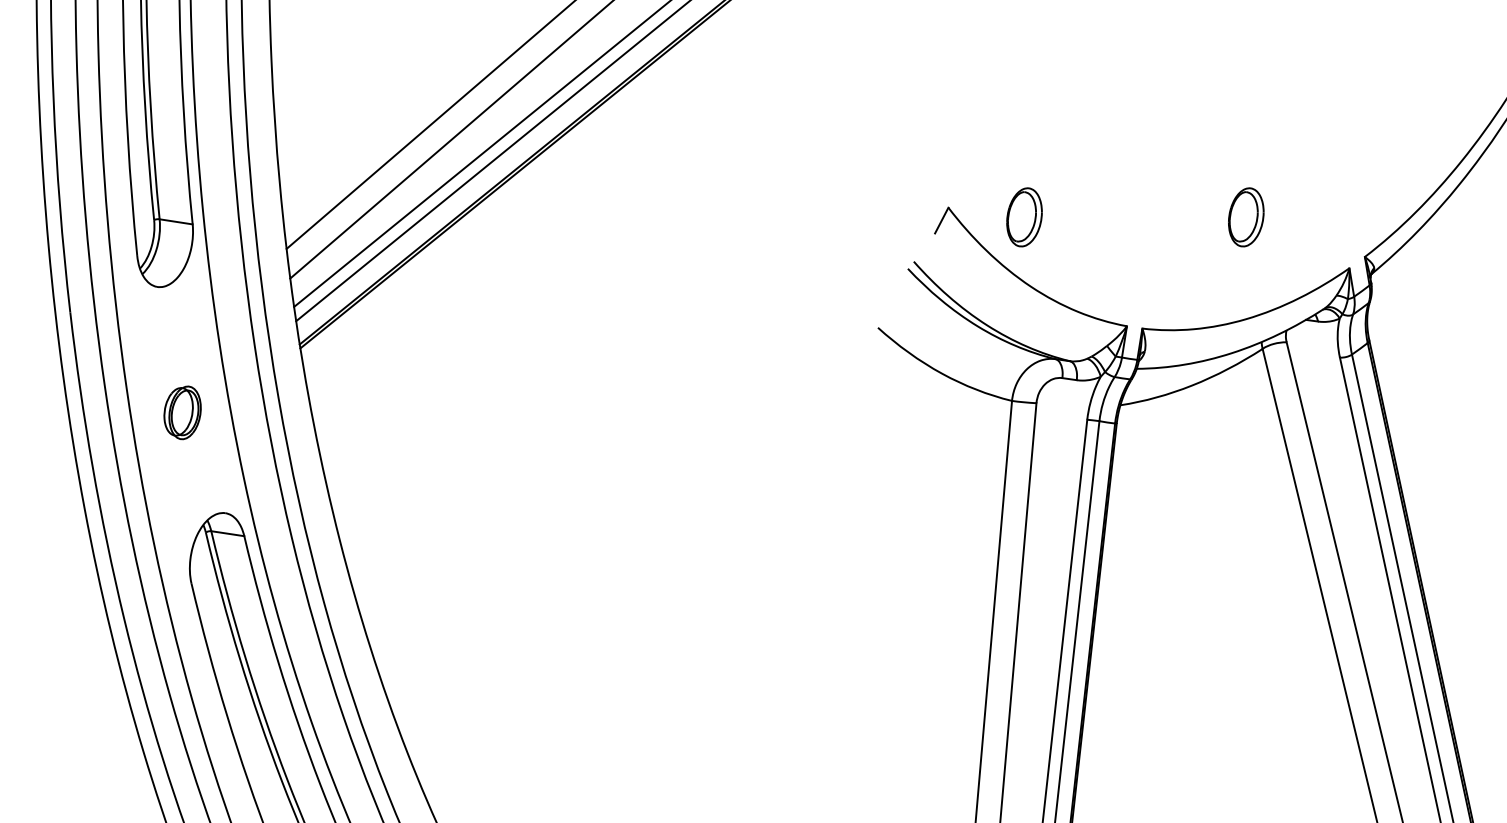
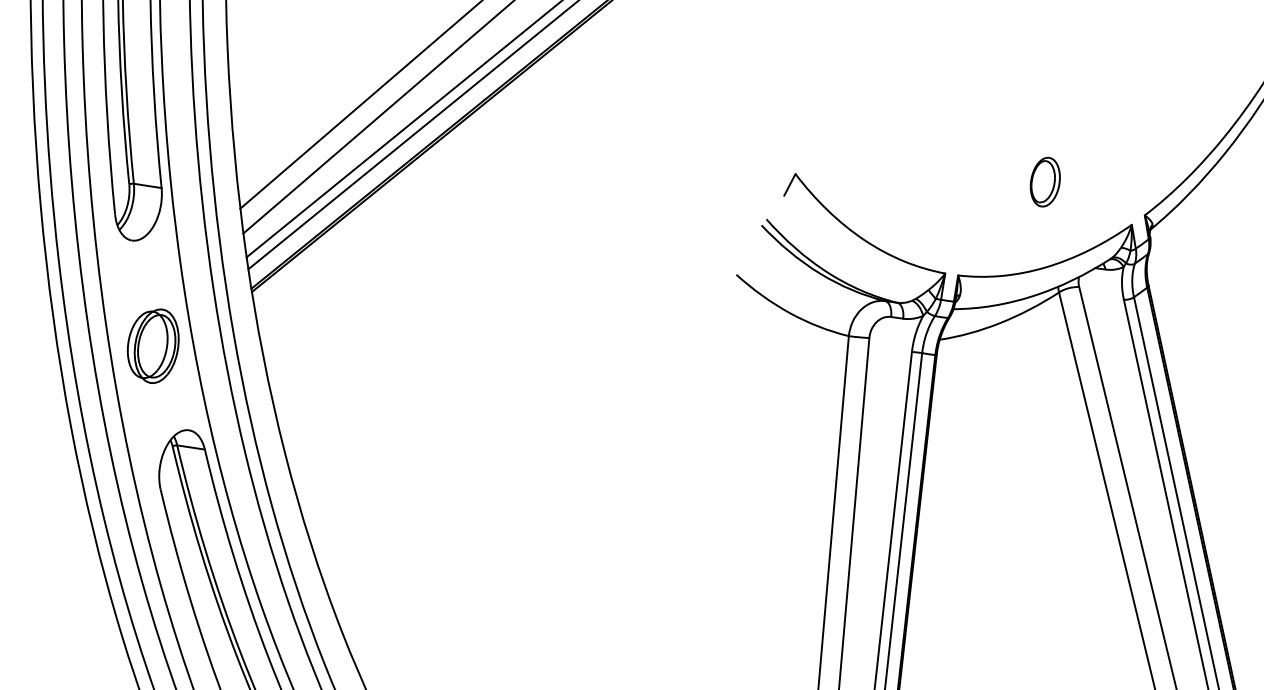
part: (1023, 216) -> (858, 181), removed
part: (181, 412) -> (152, 345), size x1.67

